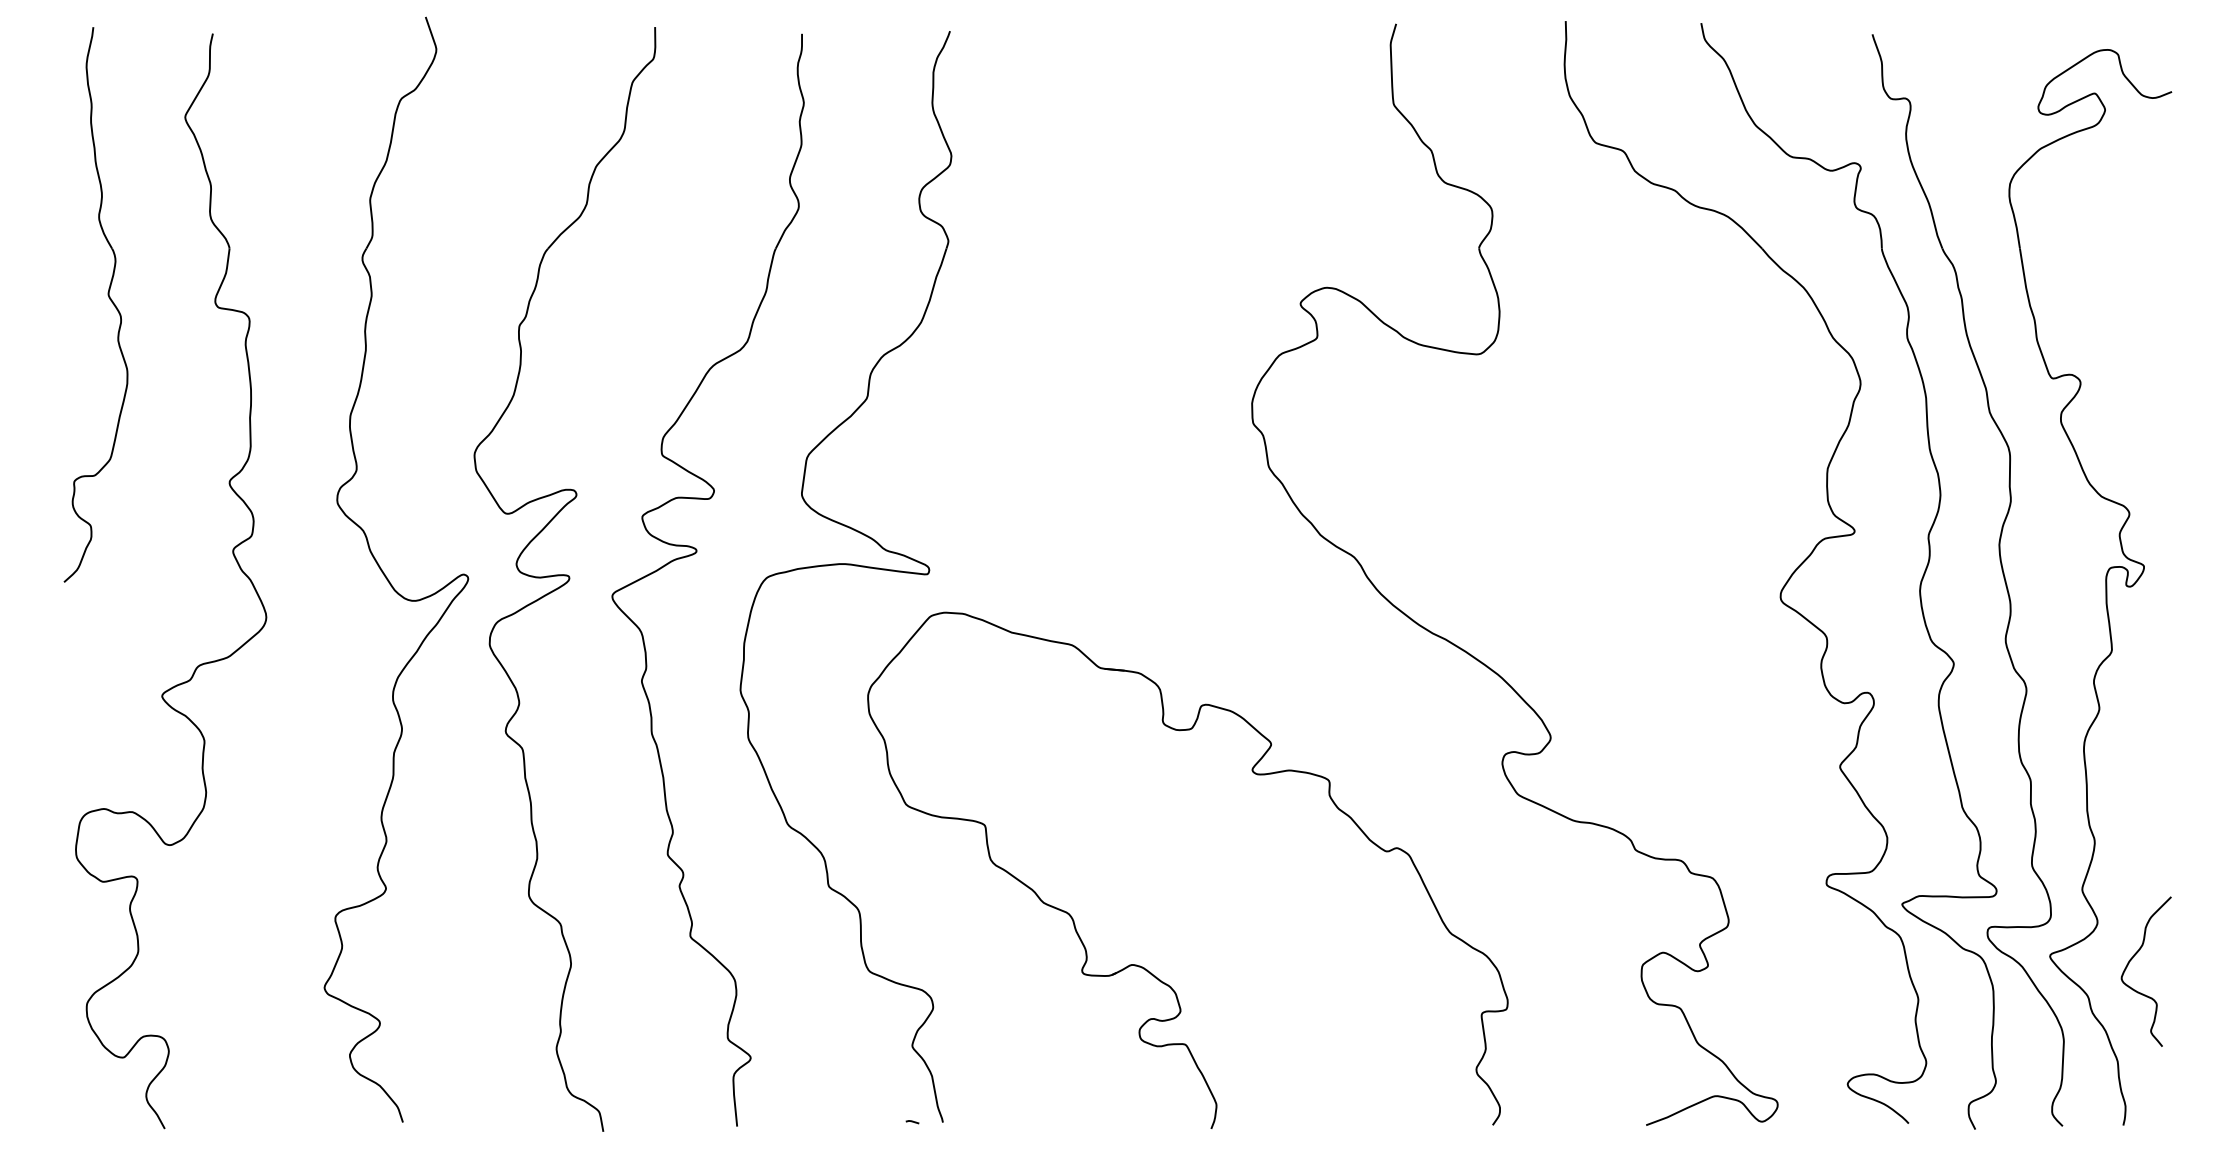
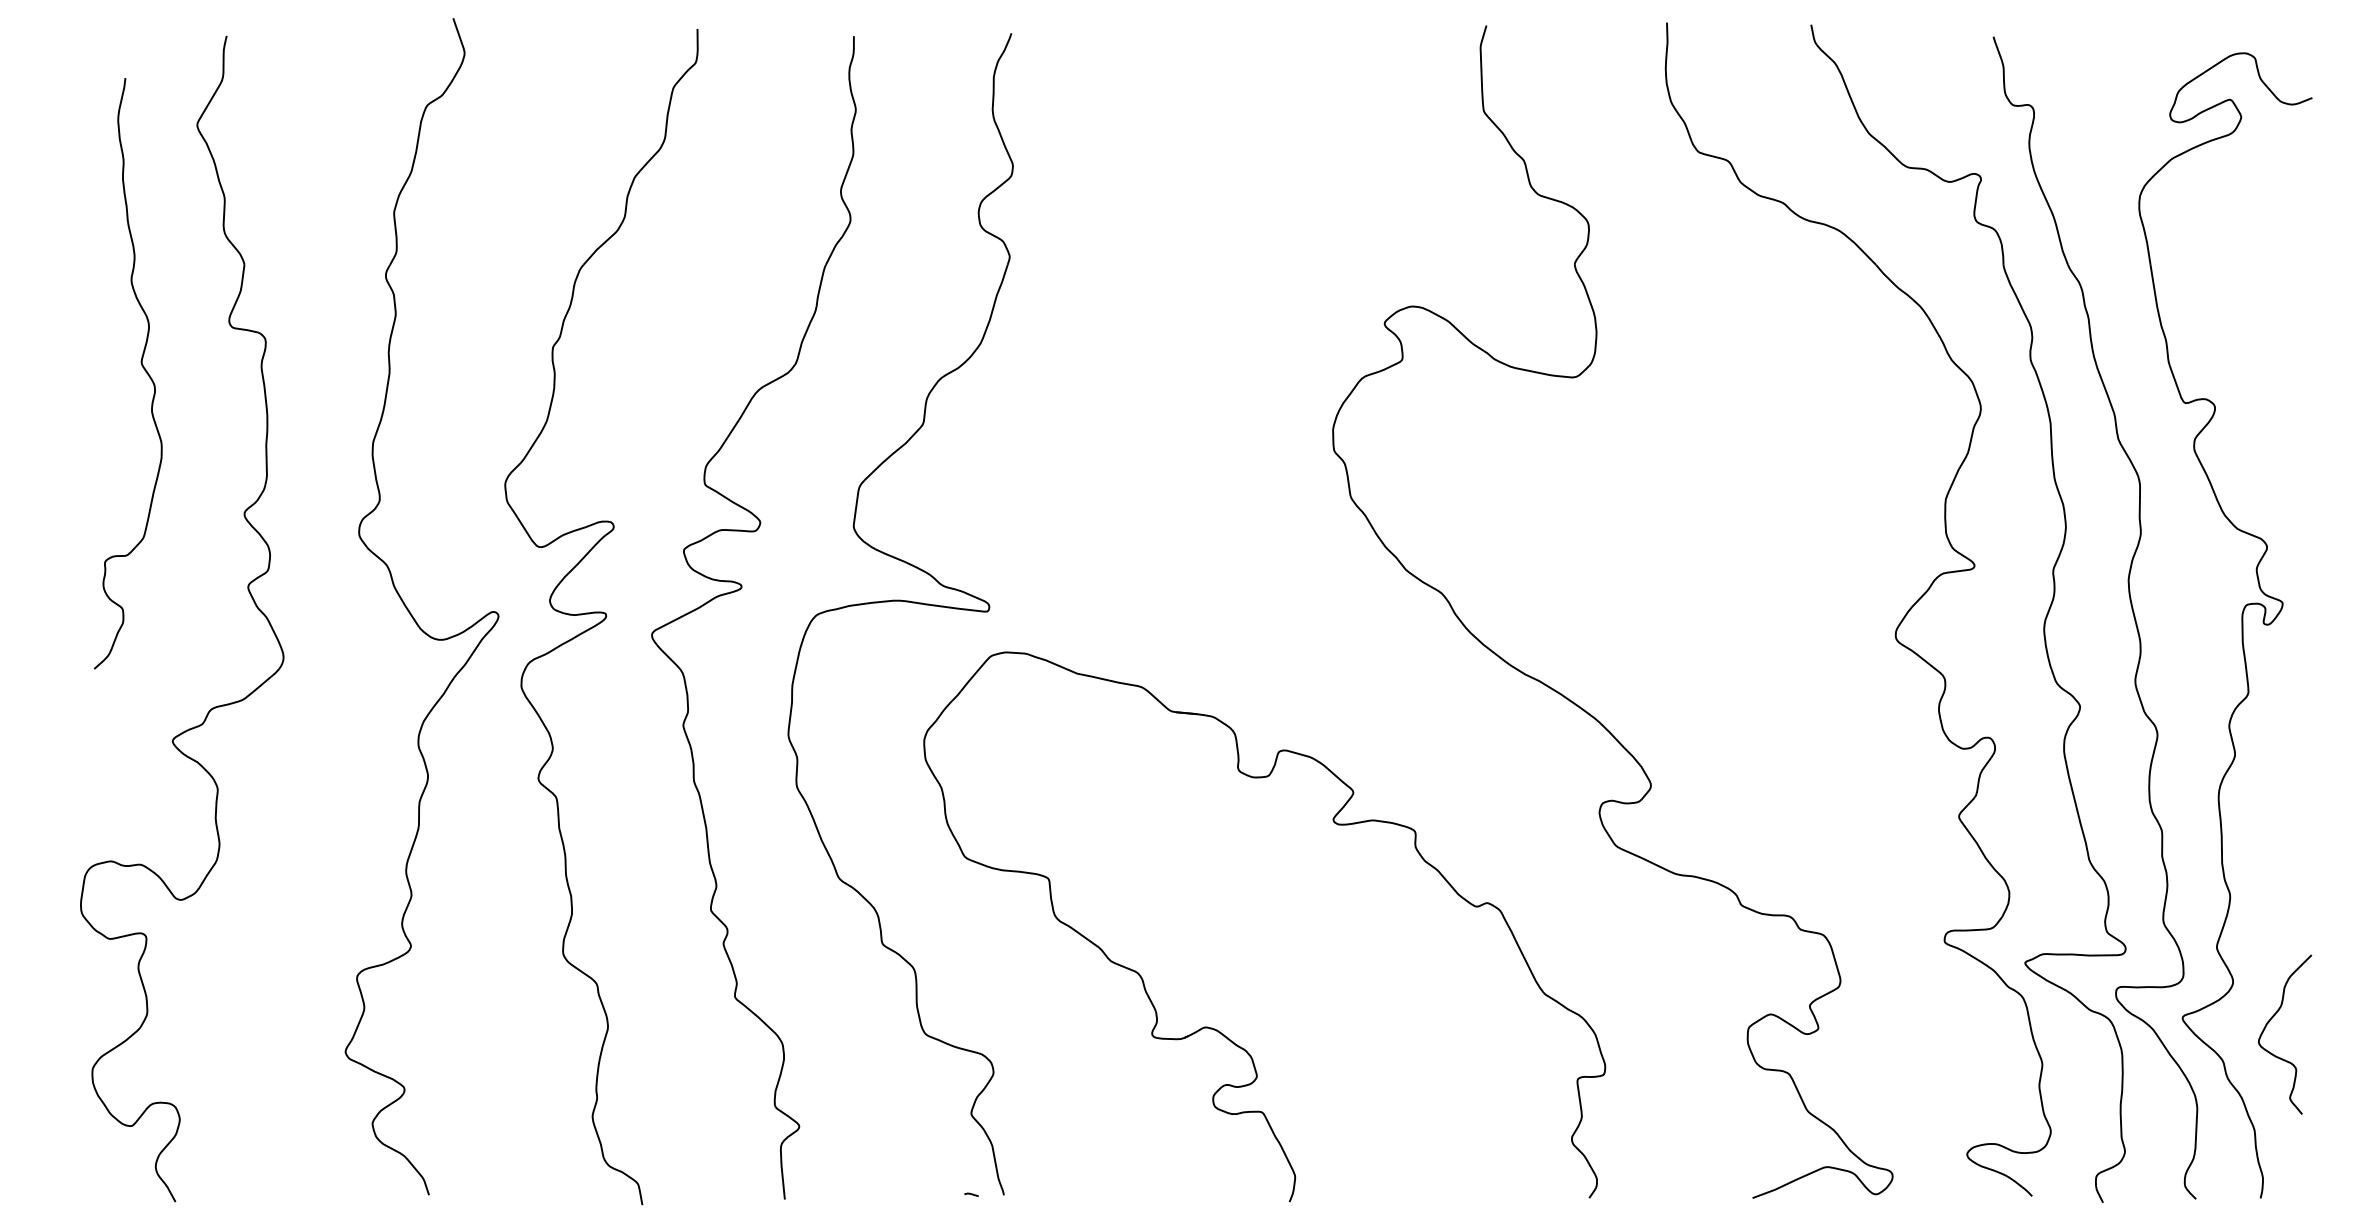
part: (108, 297) -> (141, 365), moved

